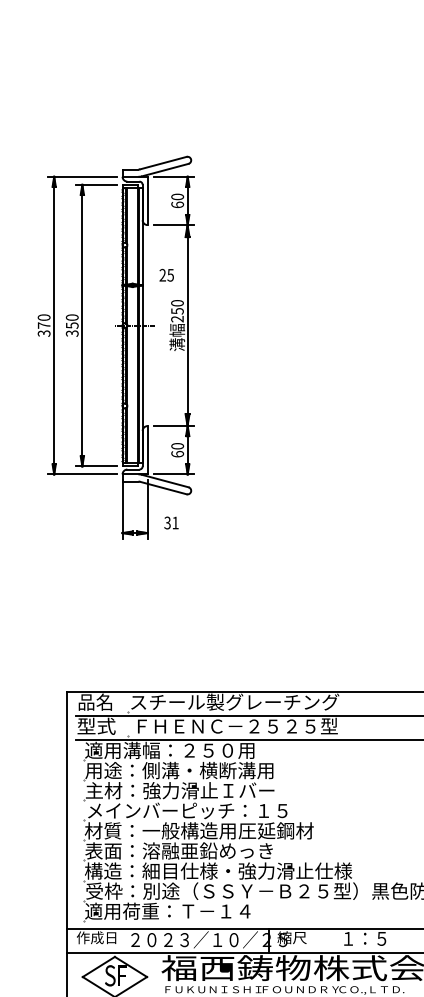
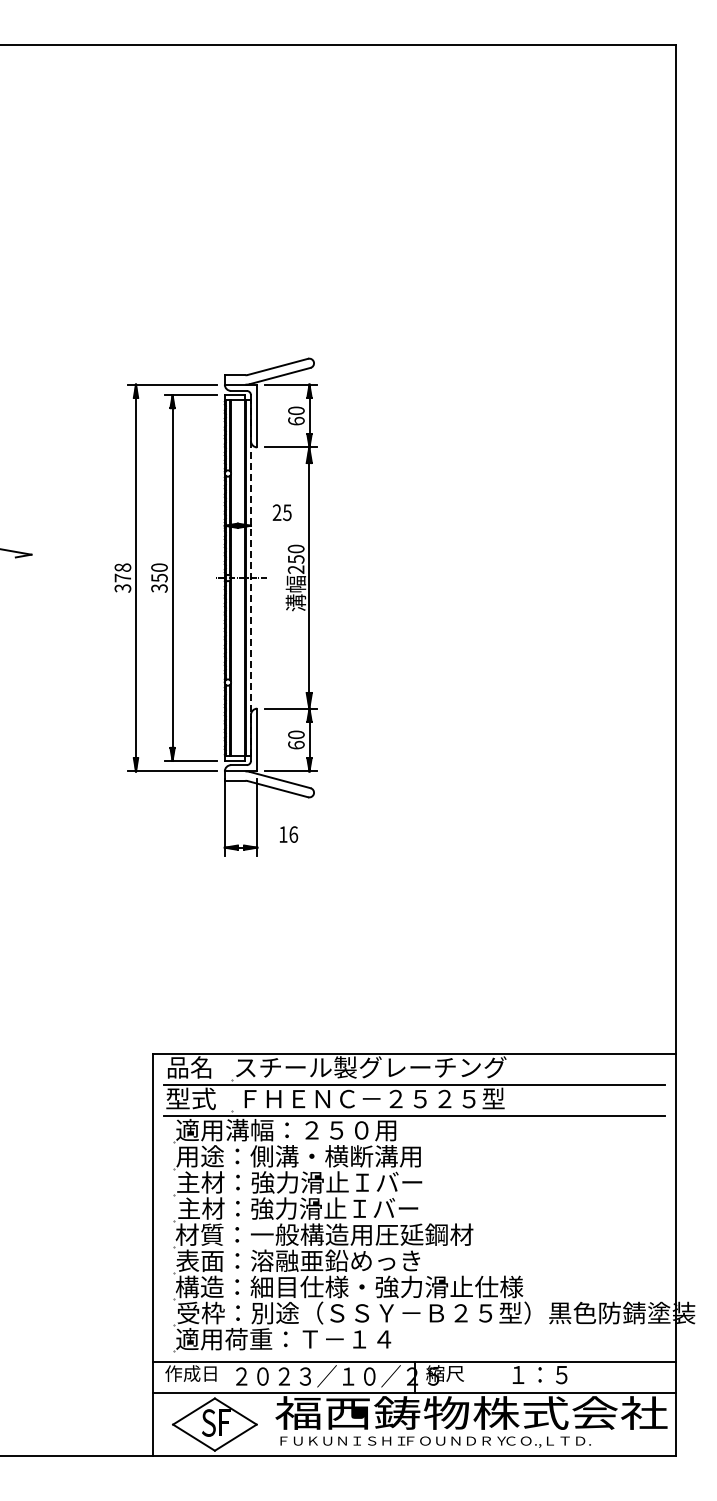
text: (43, 317) -> (122, 567), 370 -> 378
line: (142, 325) -> (250, 577), solid -> dashed
text: (171, 522) -> (288, 834), 31 -> 16
text: (186, 810) -> (308, 1208), メインバーピッチ：１５ -> 主材：強力滑止Ｉバー

